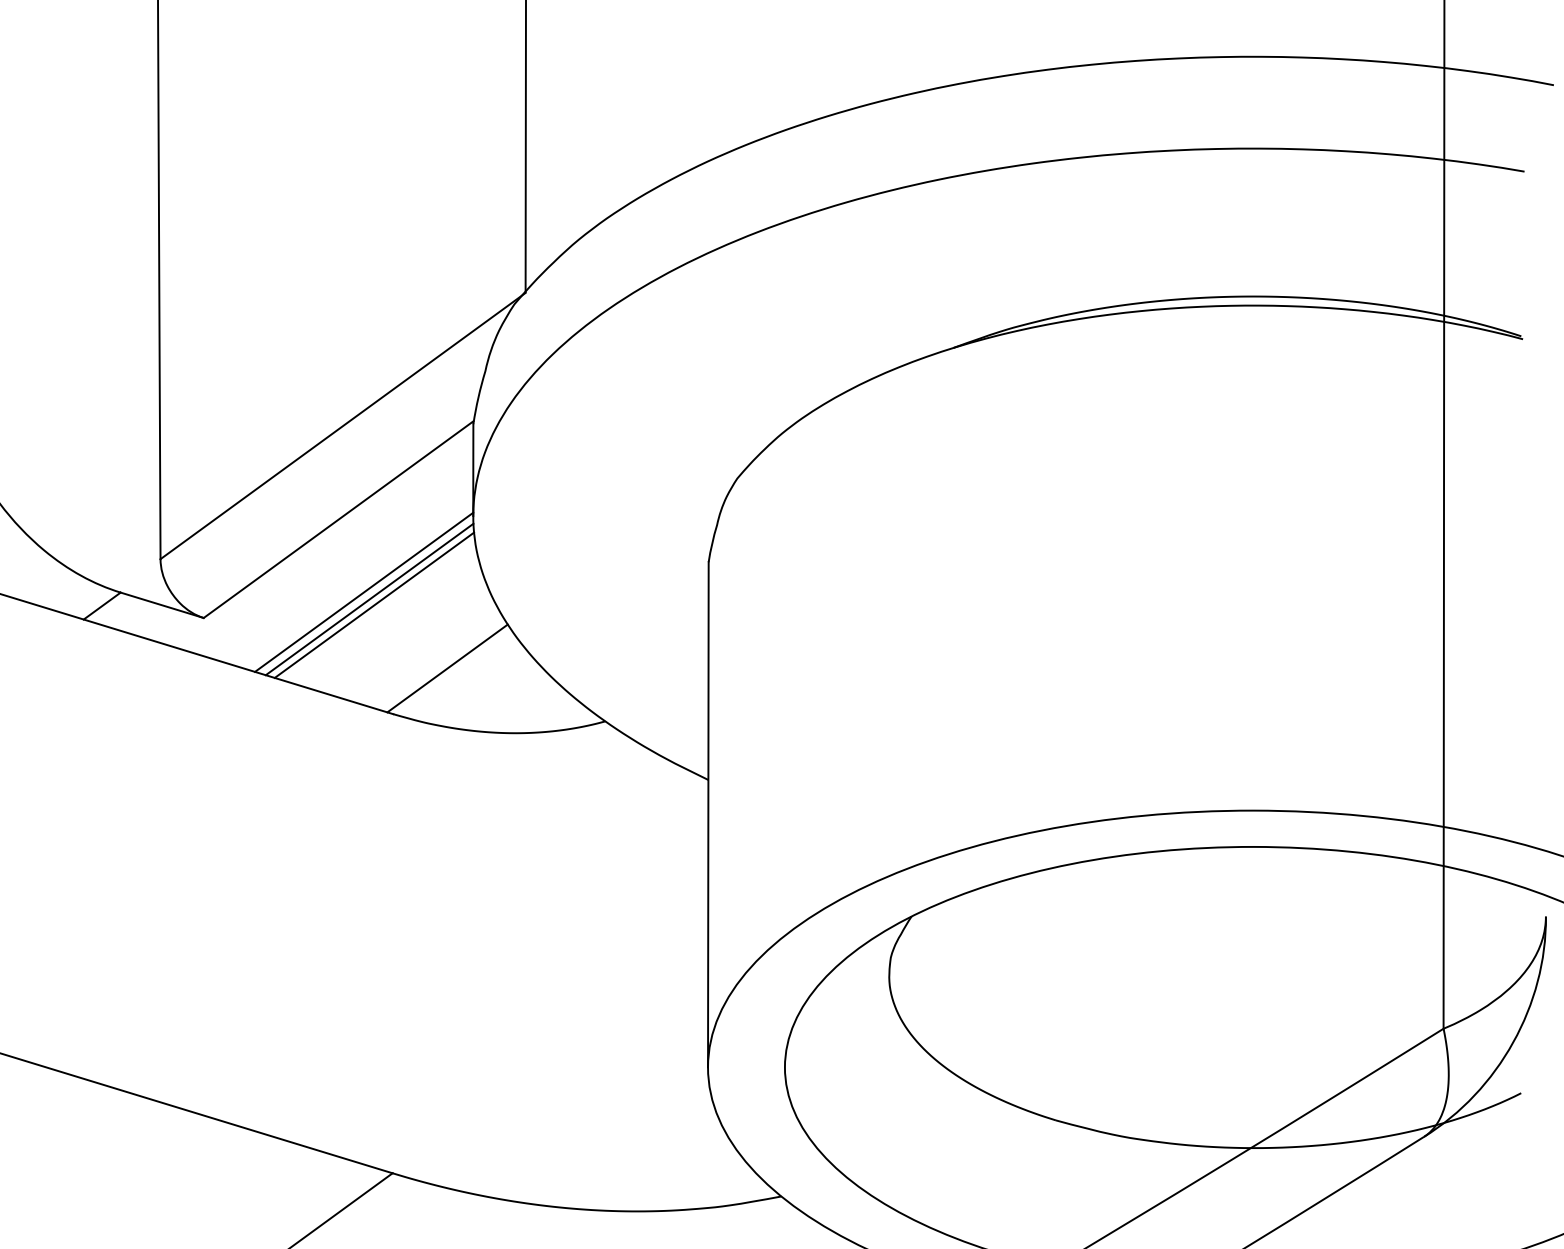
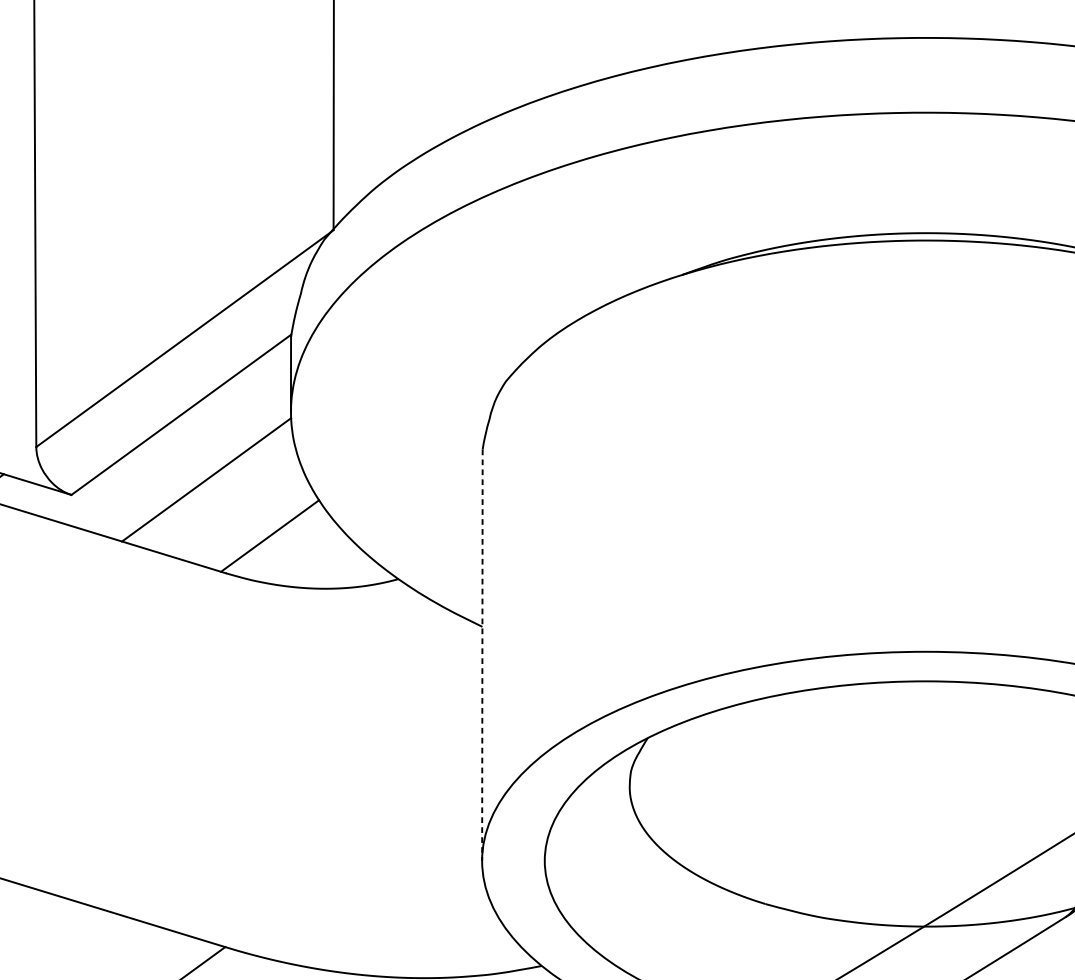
line: (364, 591) -> (202, 473), removed
line: (374, 604) -> (210, 483), removed
line: (708, 814) -> (482, 654), solid -> dashed

